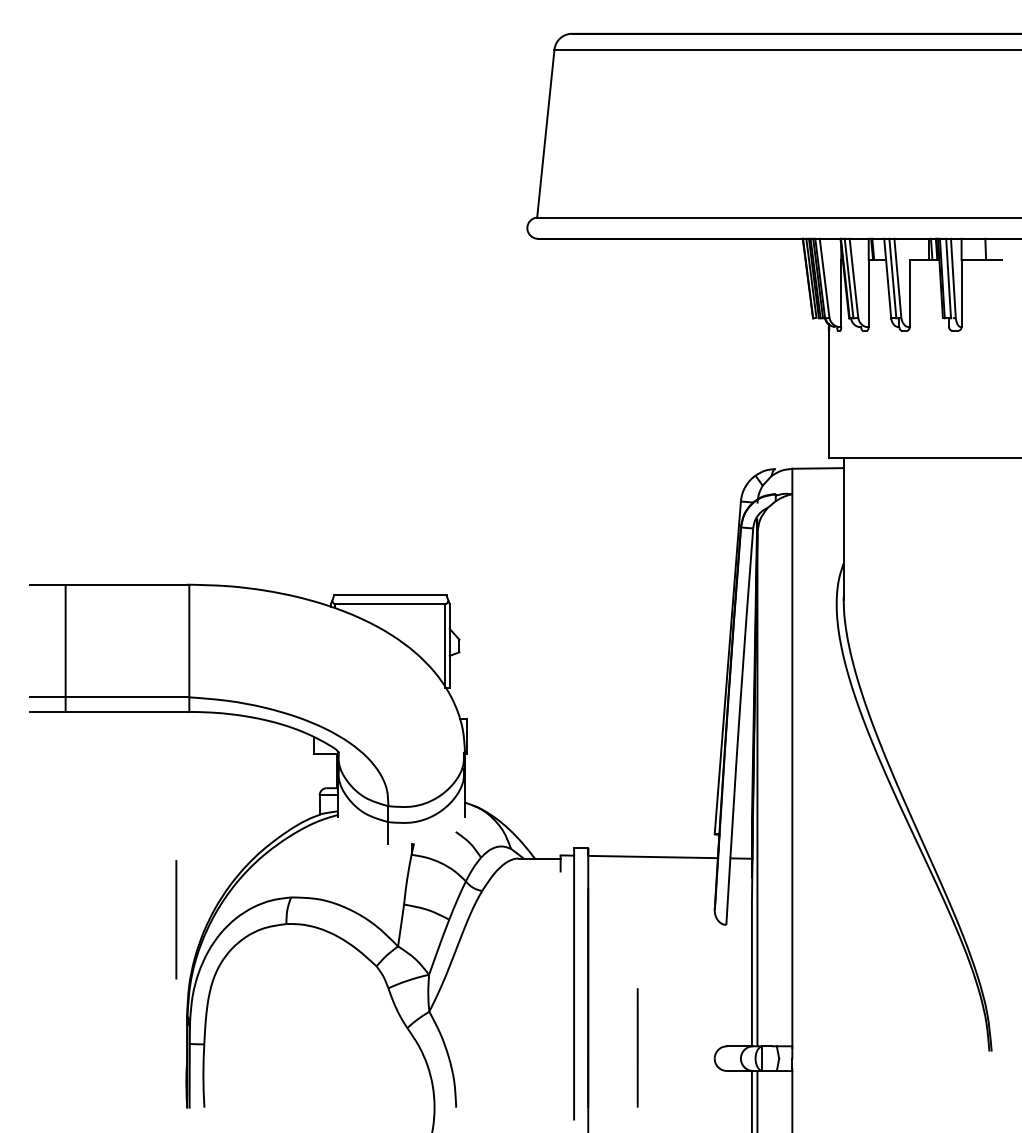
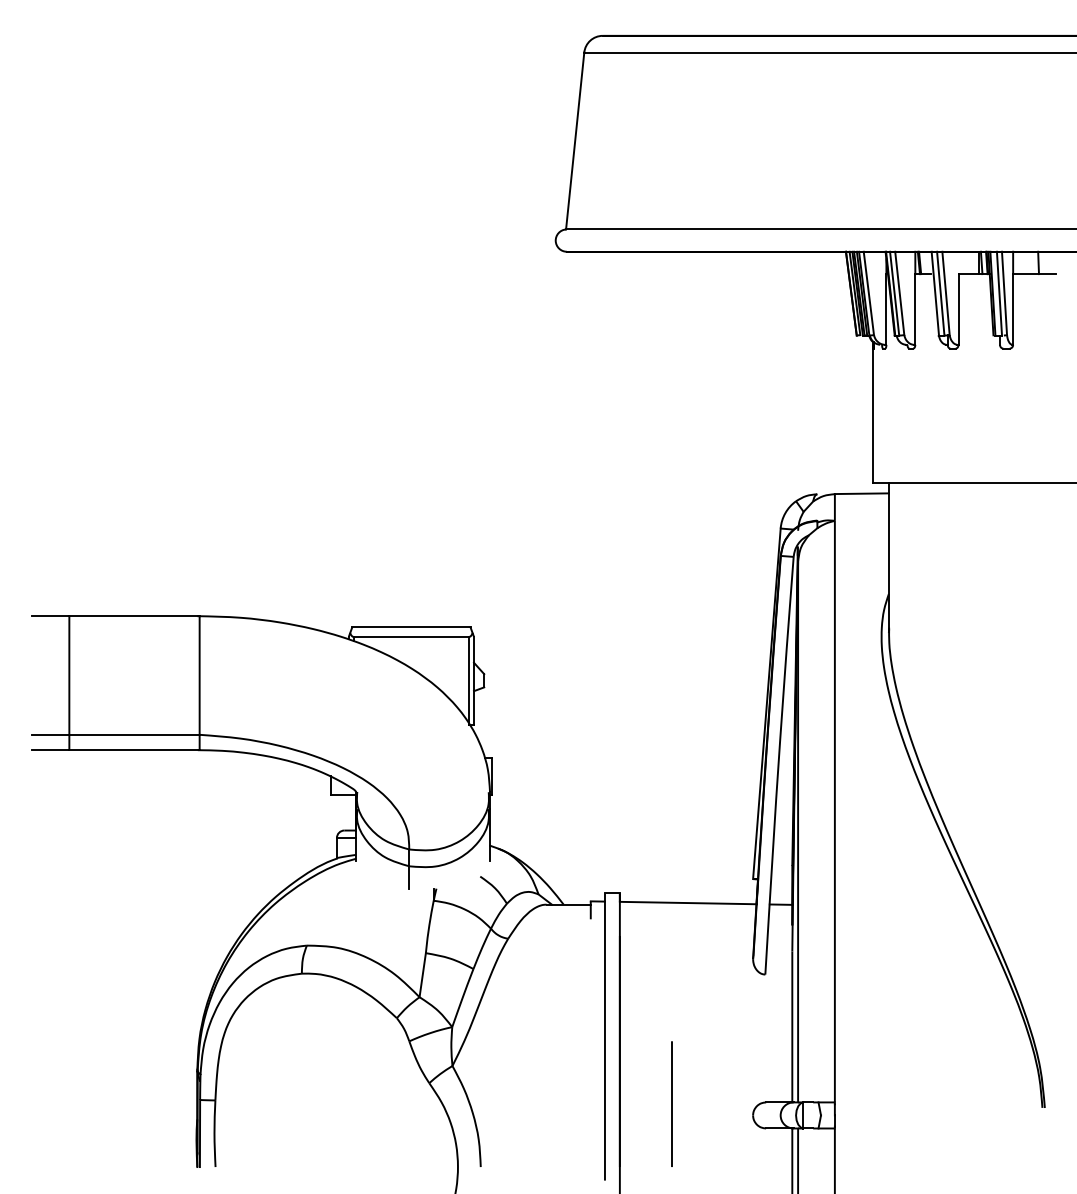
line: (175, 919) -> (185, 968), removed

